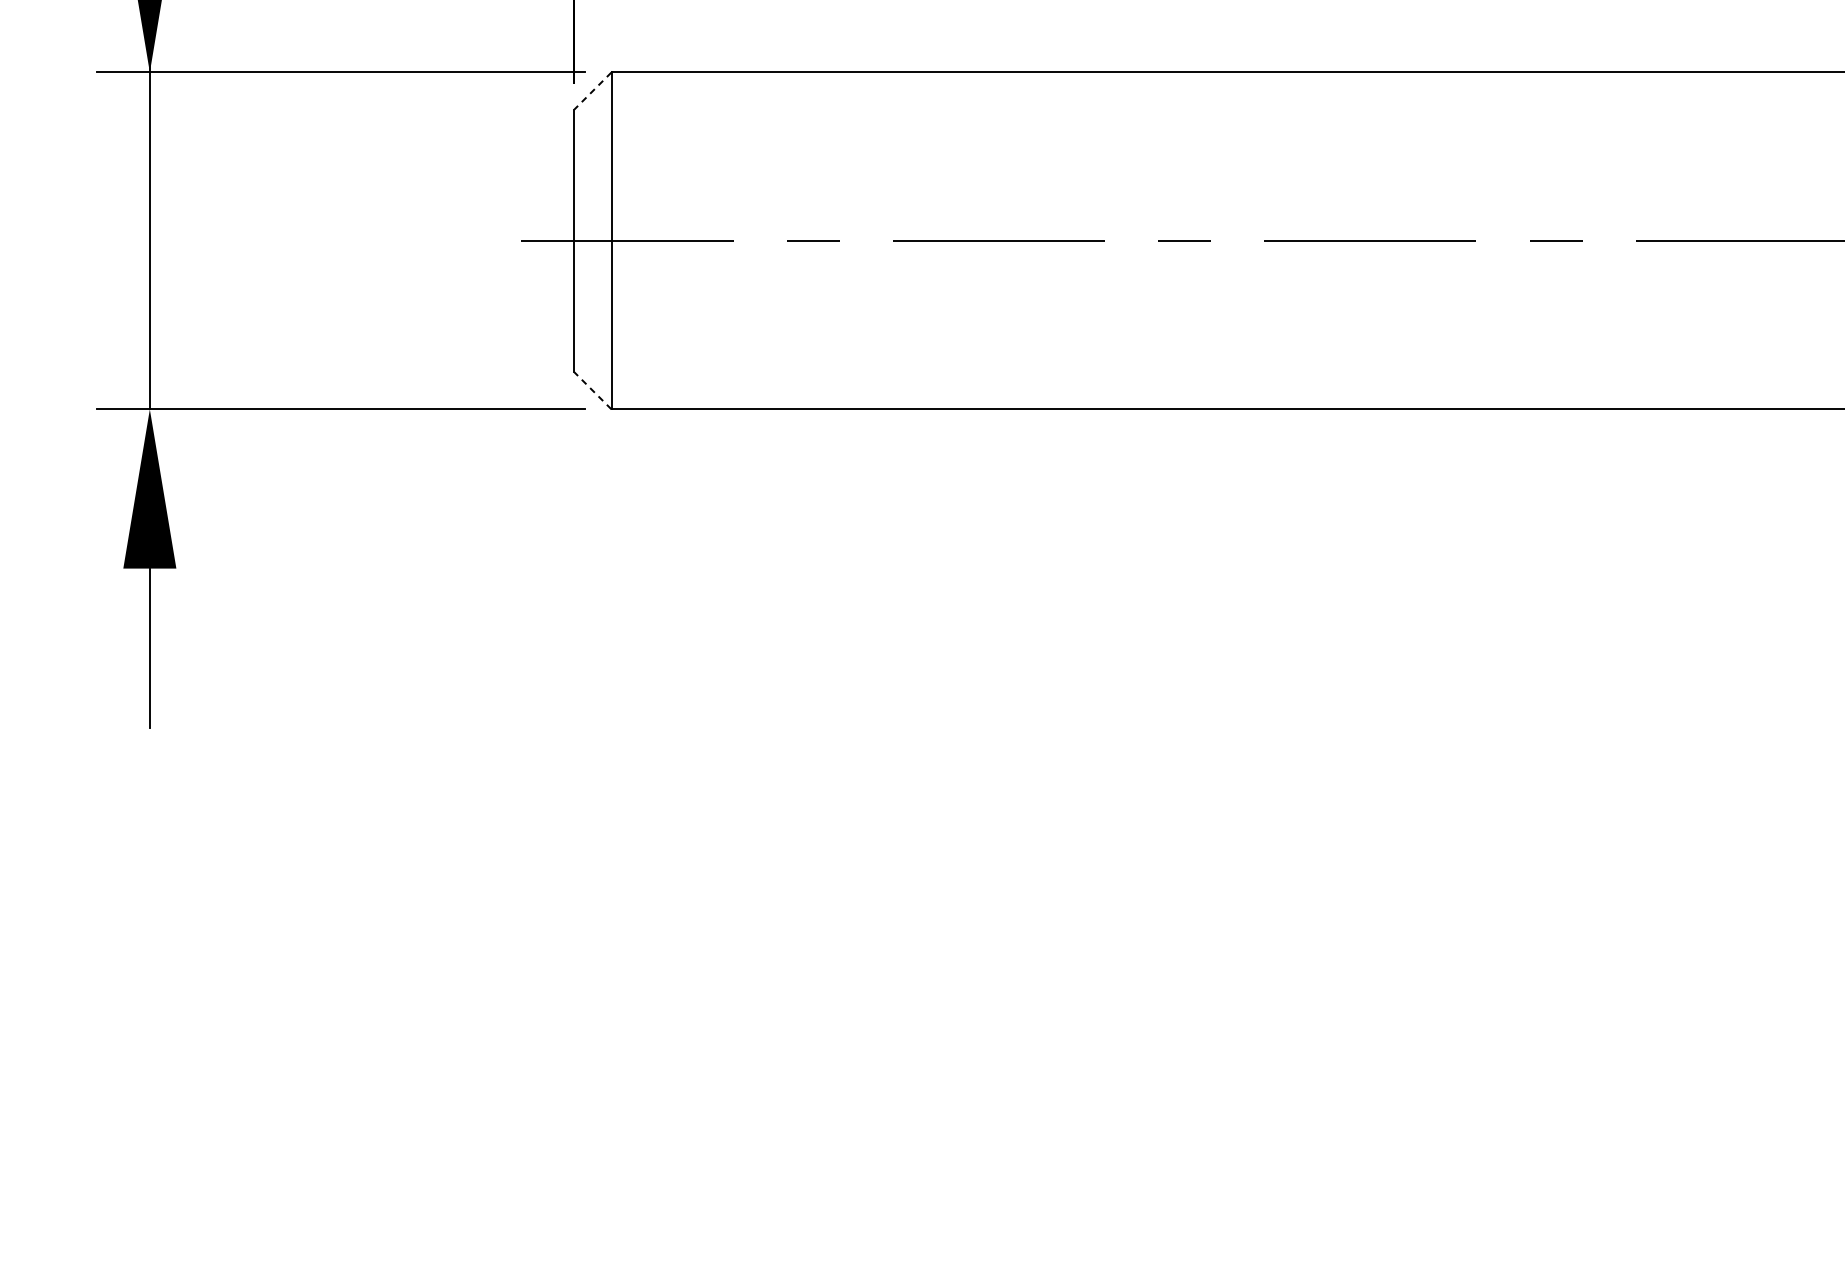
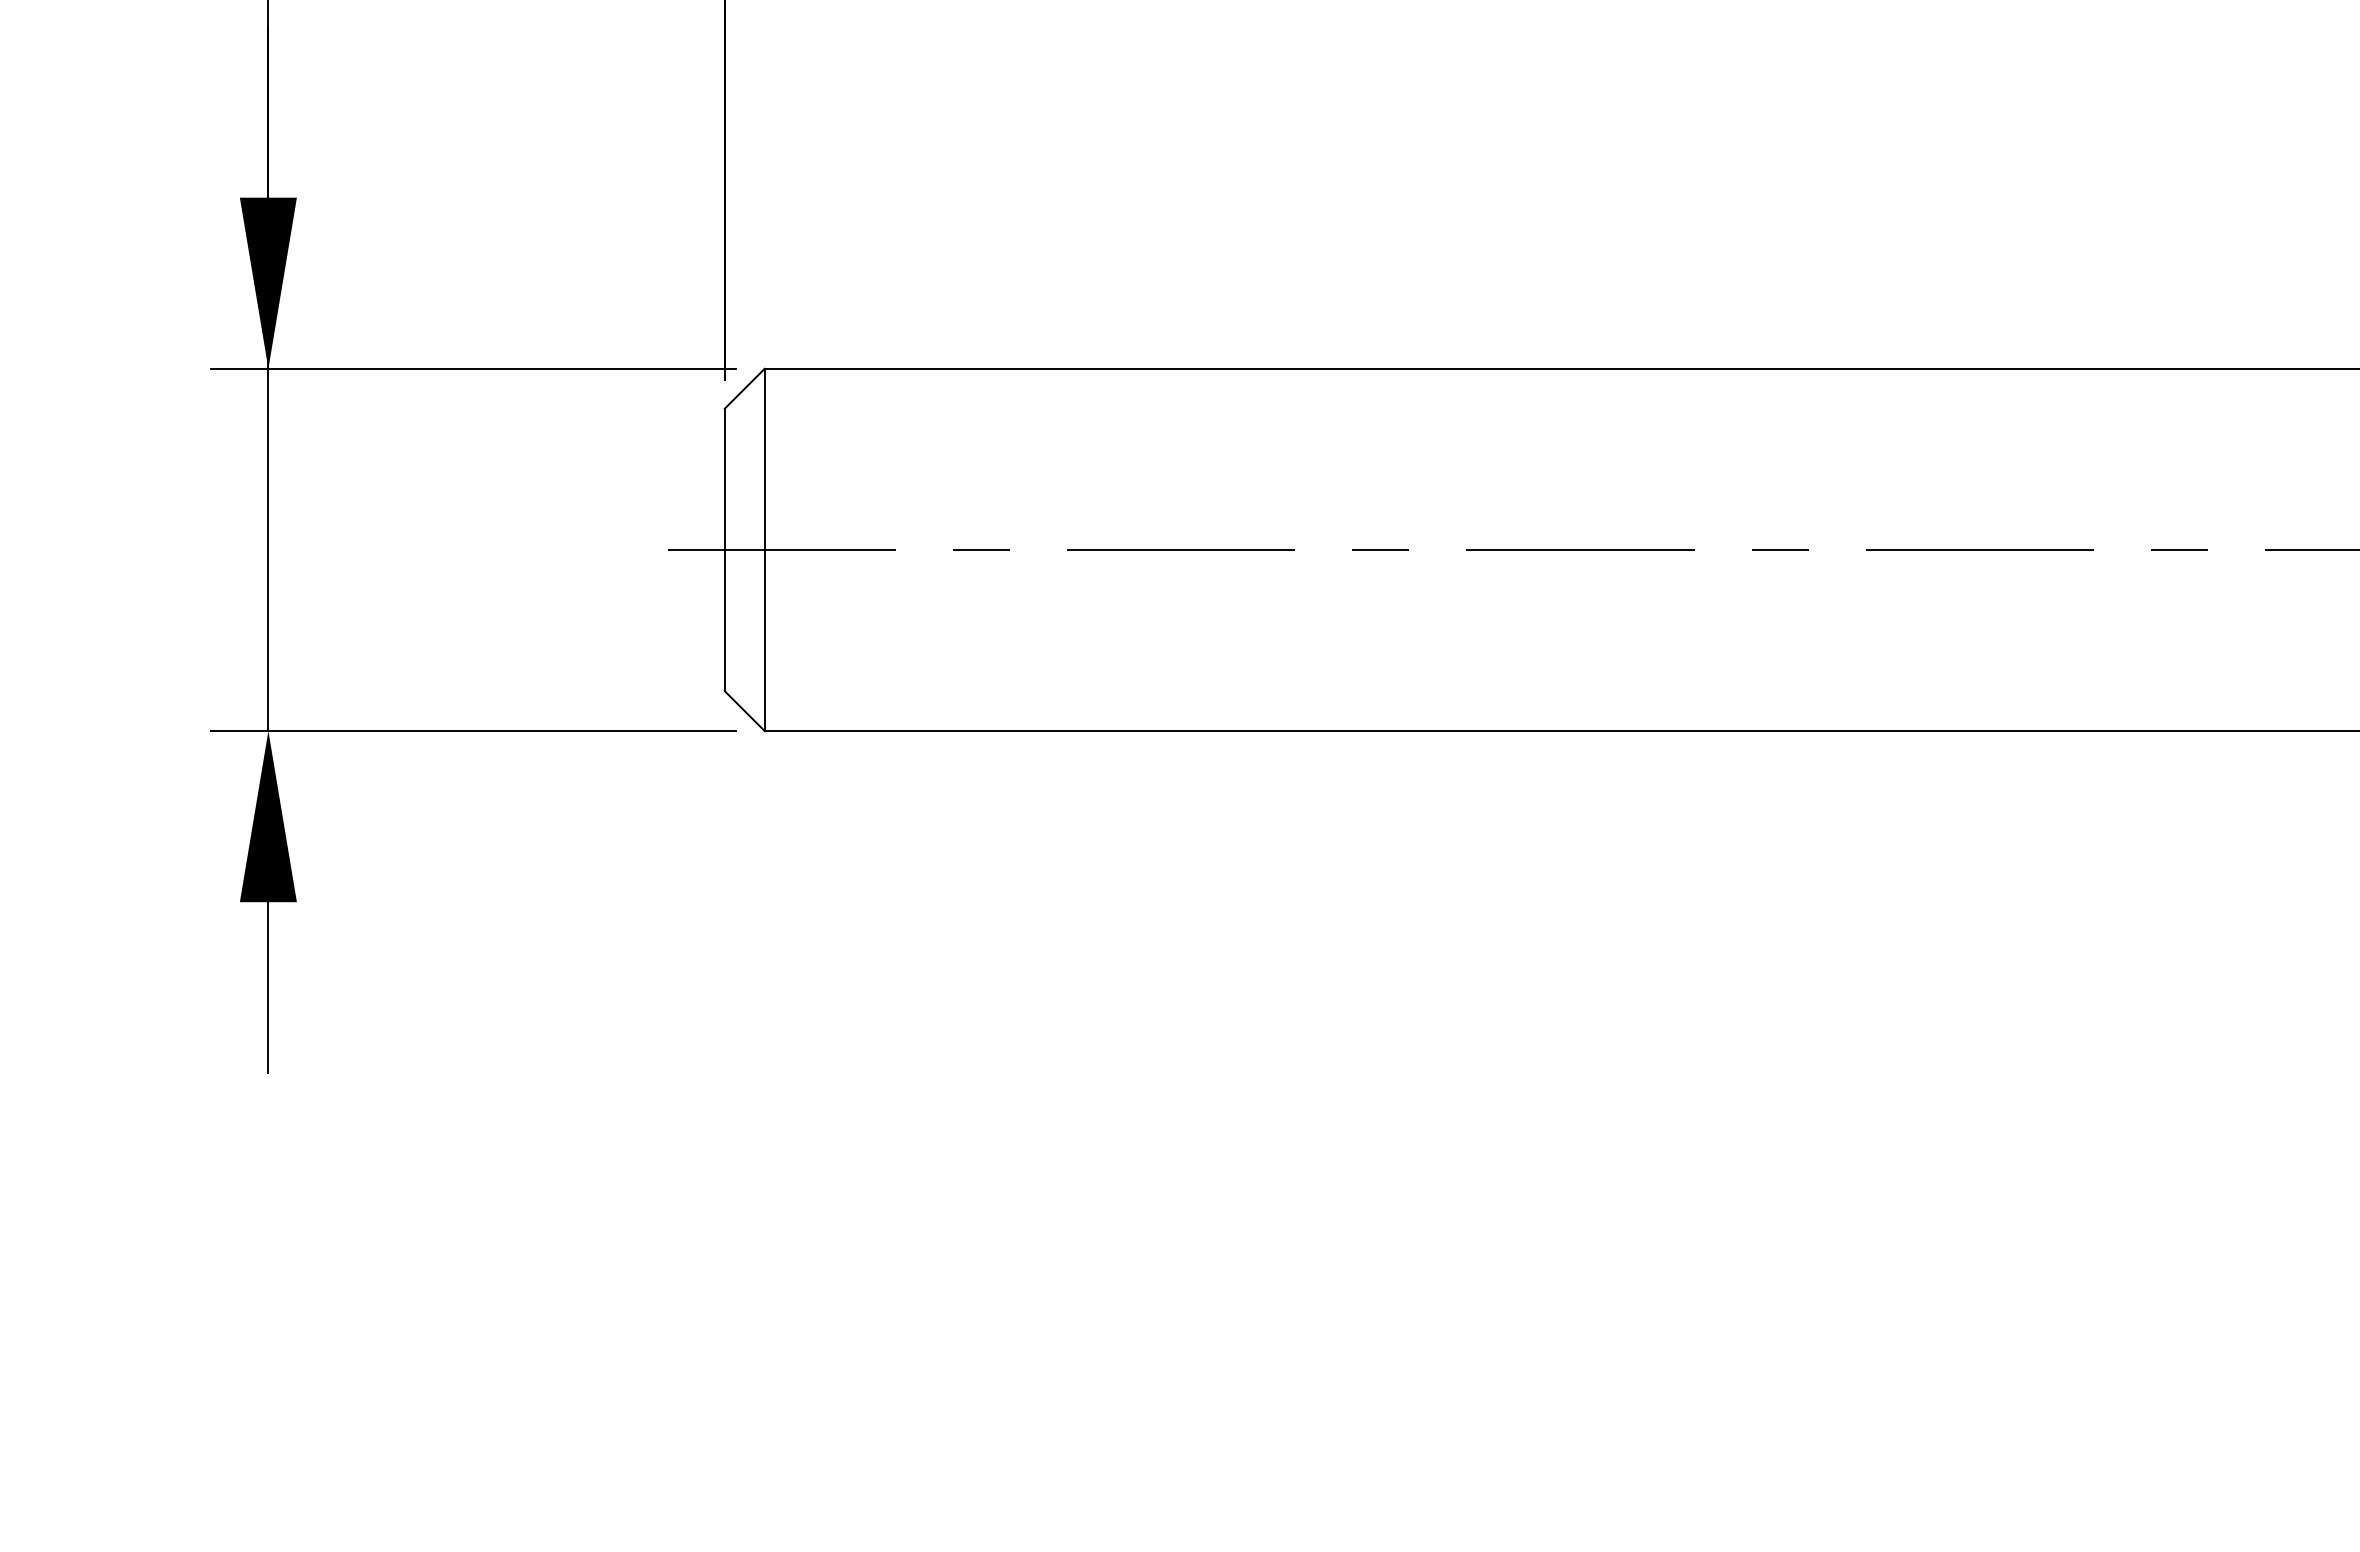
line: (592, 91) -> (744, 389), dashed -> solid
line: (592, 390) -> (744, 710), dashed -> solid

